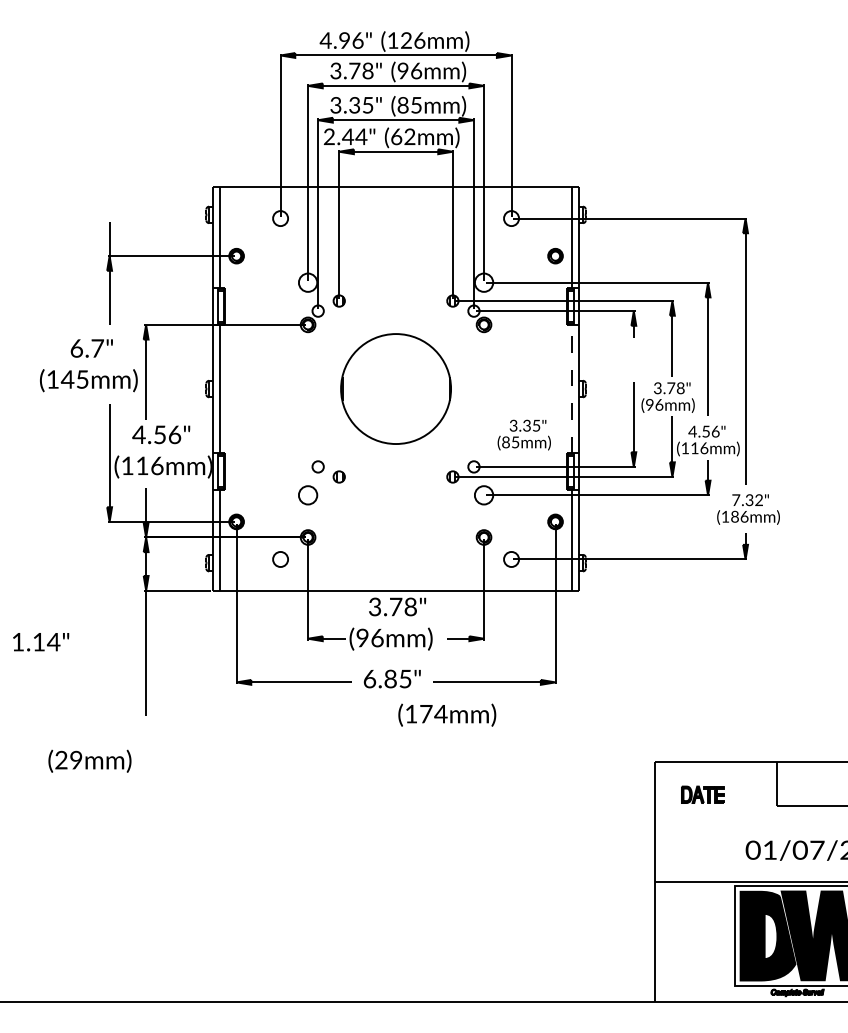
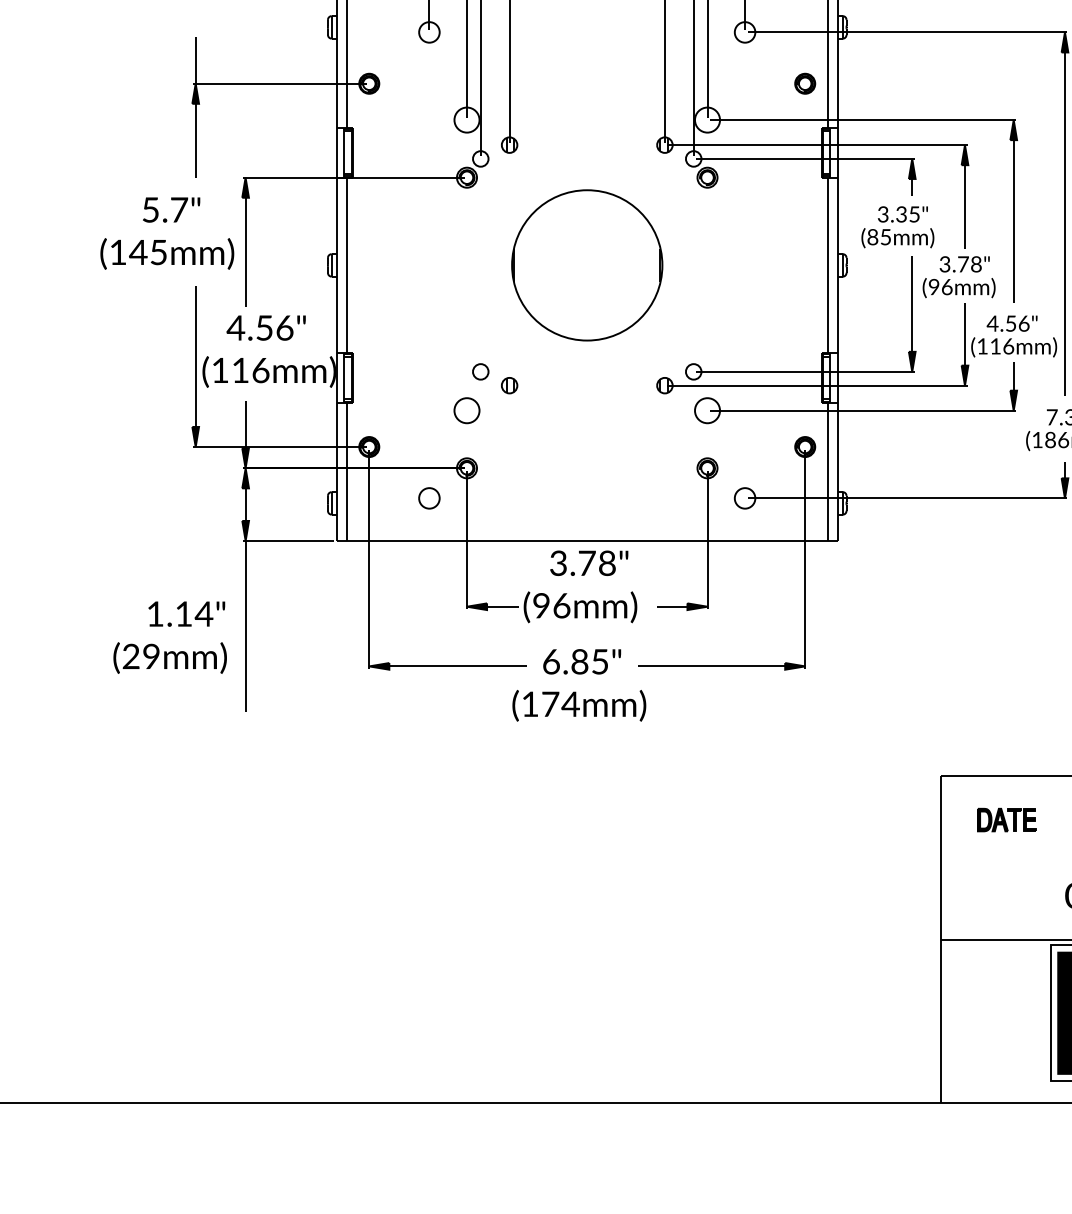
text: (76, 348) -> (150, 209), 6.7" -> 5.7"
line: (572, 388) -> (828, 264), dashed -> solid
text: (523, 434) -> (896, 226), moved
text: (41, 642) -> (187, 614), moved
text: (447, 714) -> (579, 704), moved
text: (89, 760) -> (169, 656), moved

